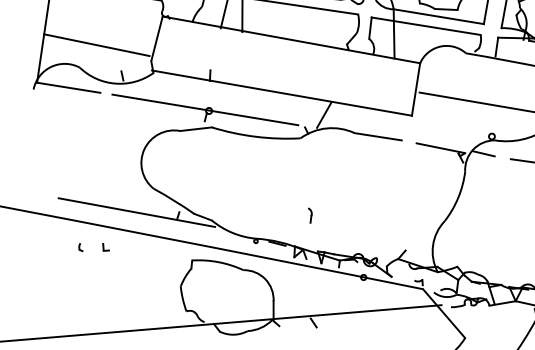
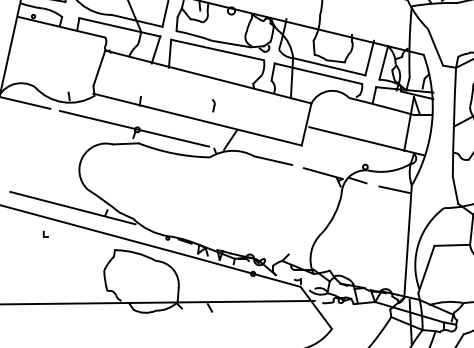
line: (97, 44) -> (50, 69), removed
part: (310, 215) -> (213, 105), moved
part: (80, 247) -> (25, 233), removed

